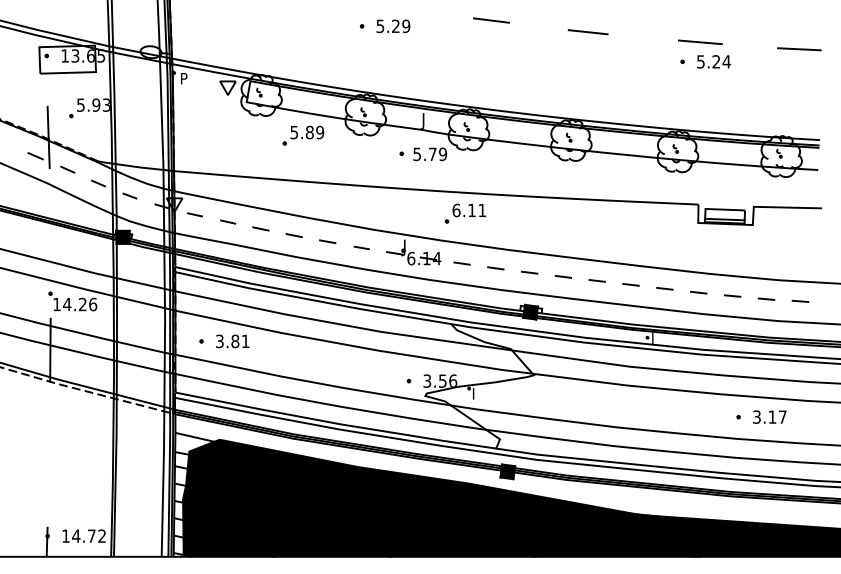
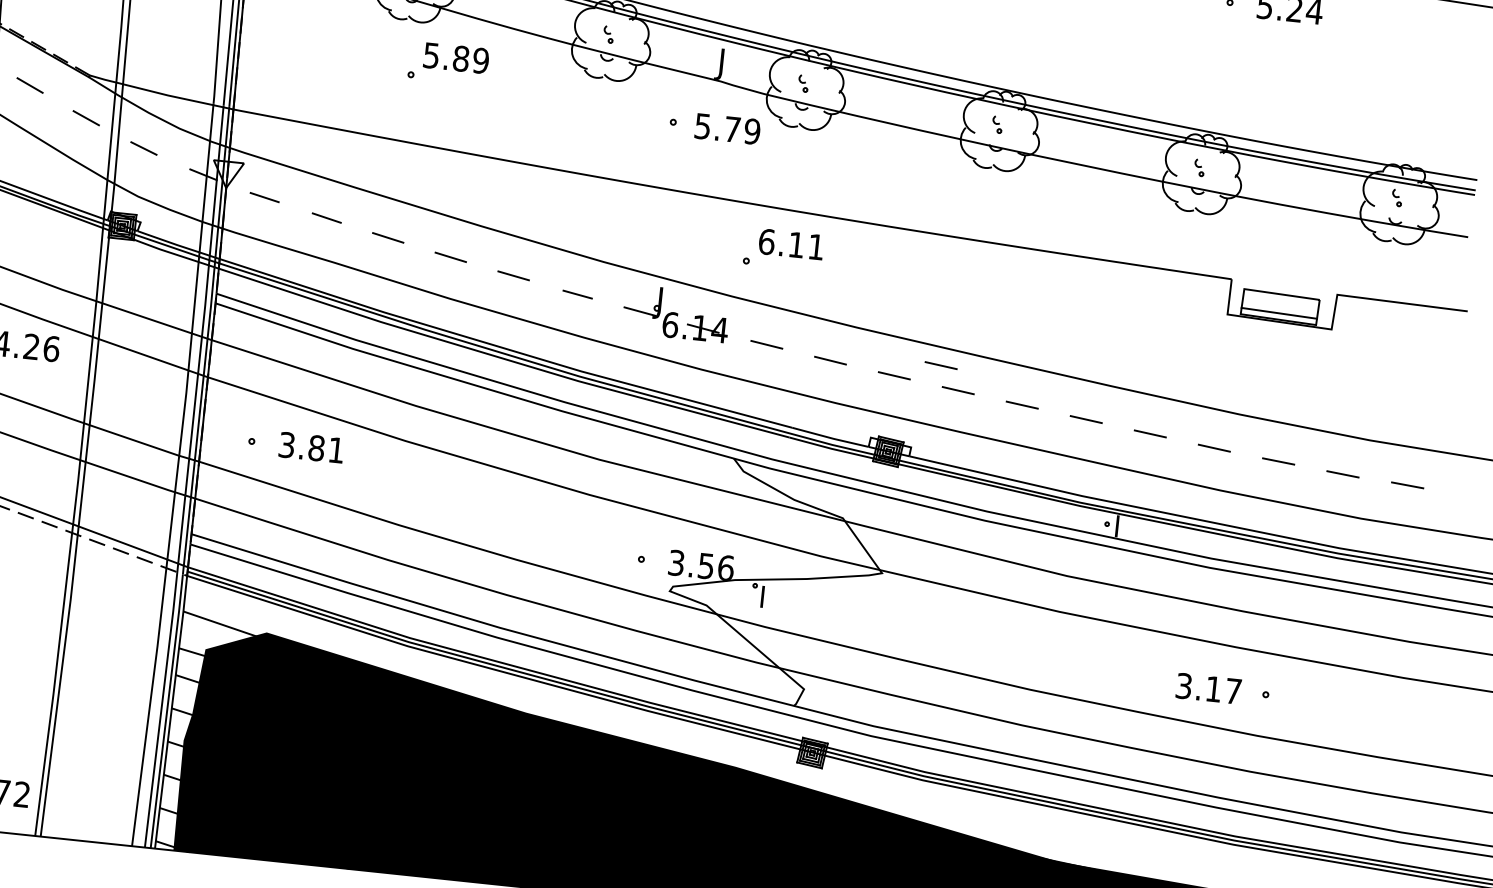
part: (303, 135) -> (448, 63), moved
line: (552, 264) -> (939, 364), added
text: (769, 416) -> (1208, 687), moved

